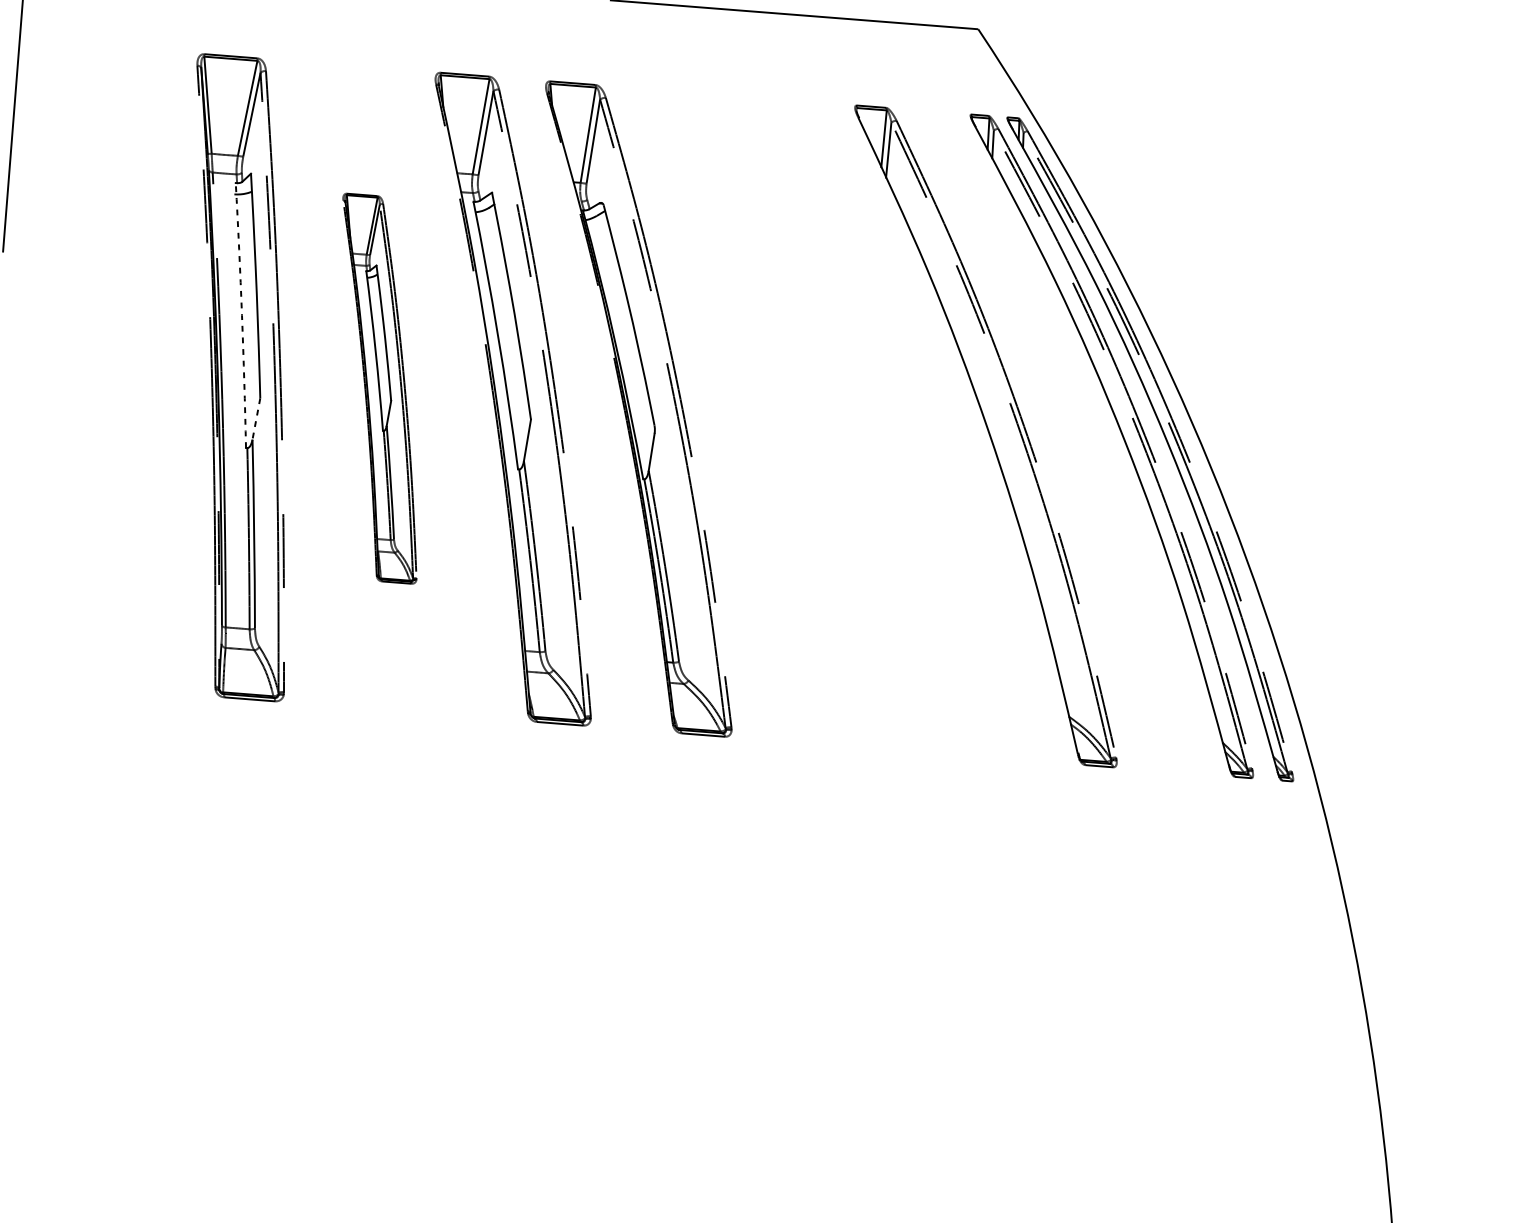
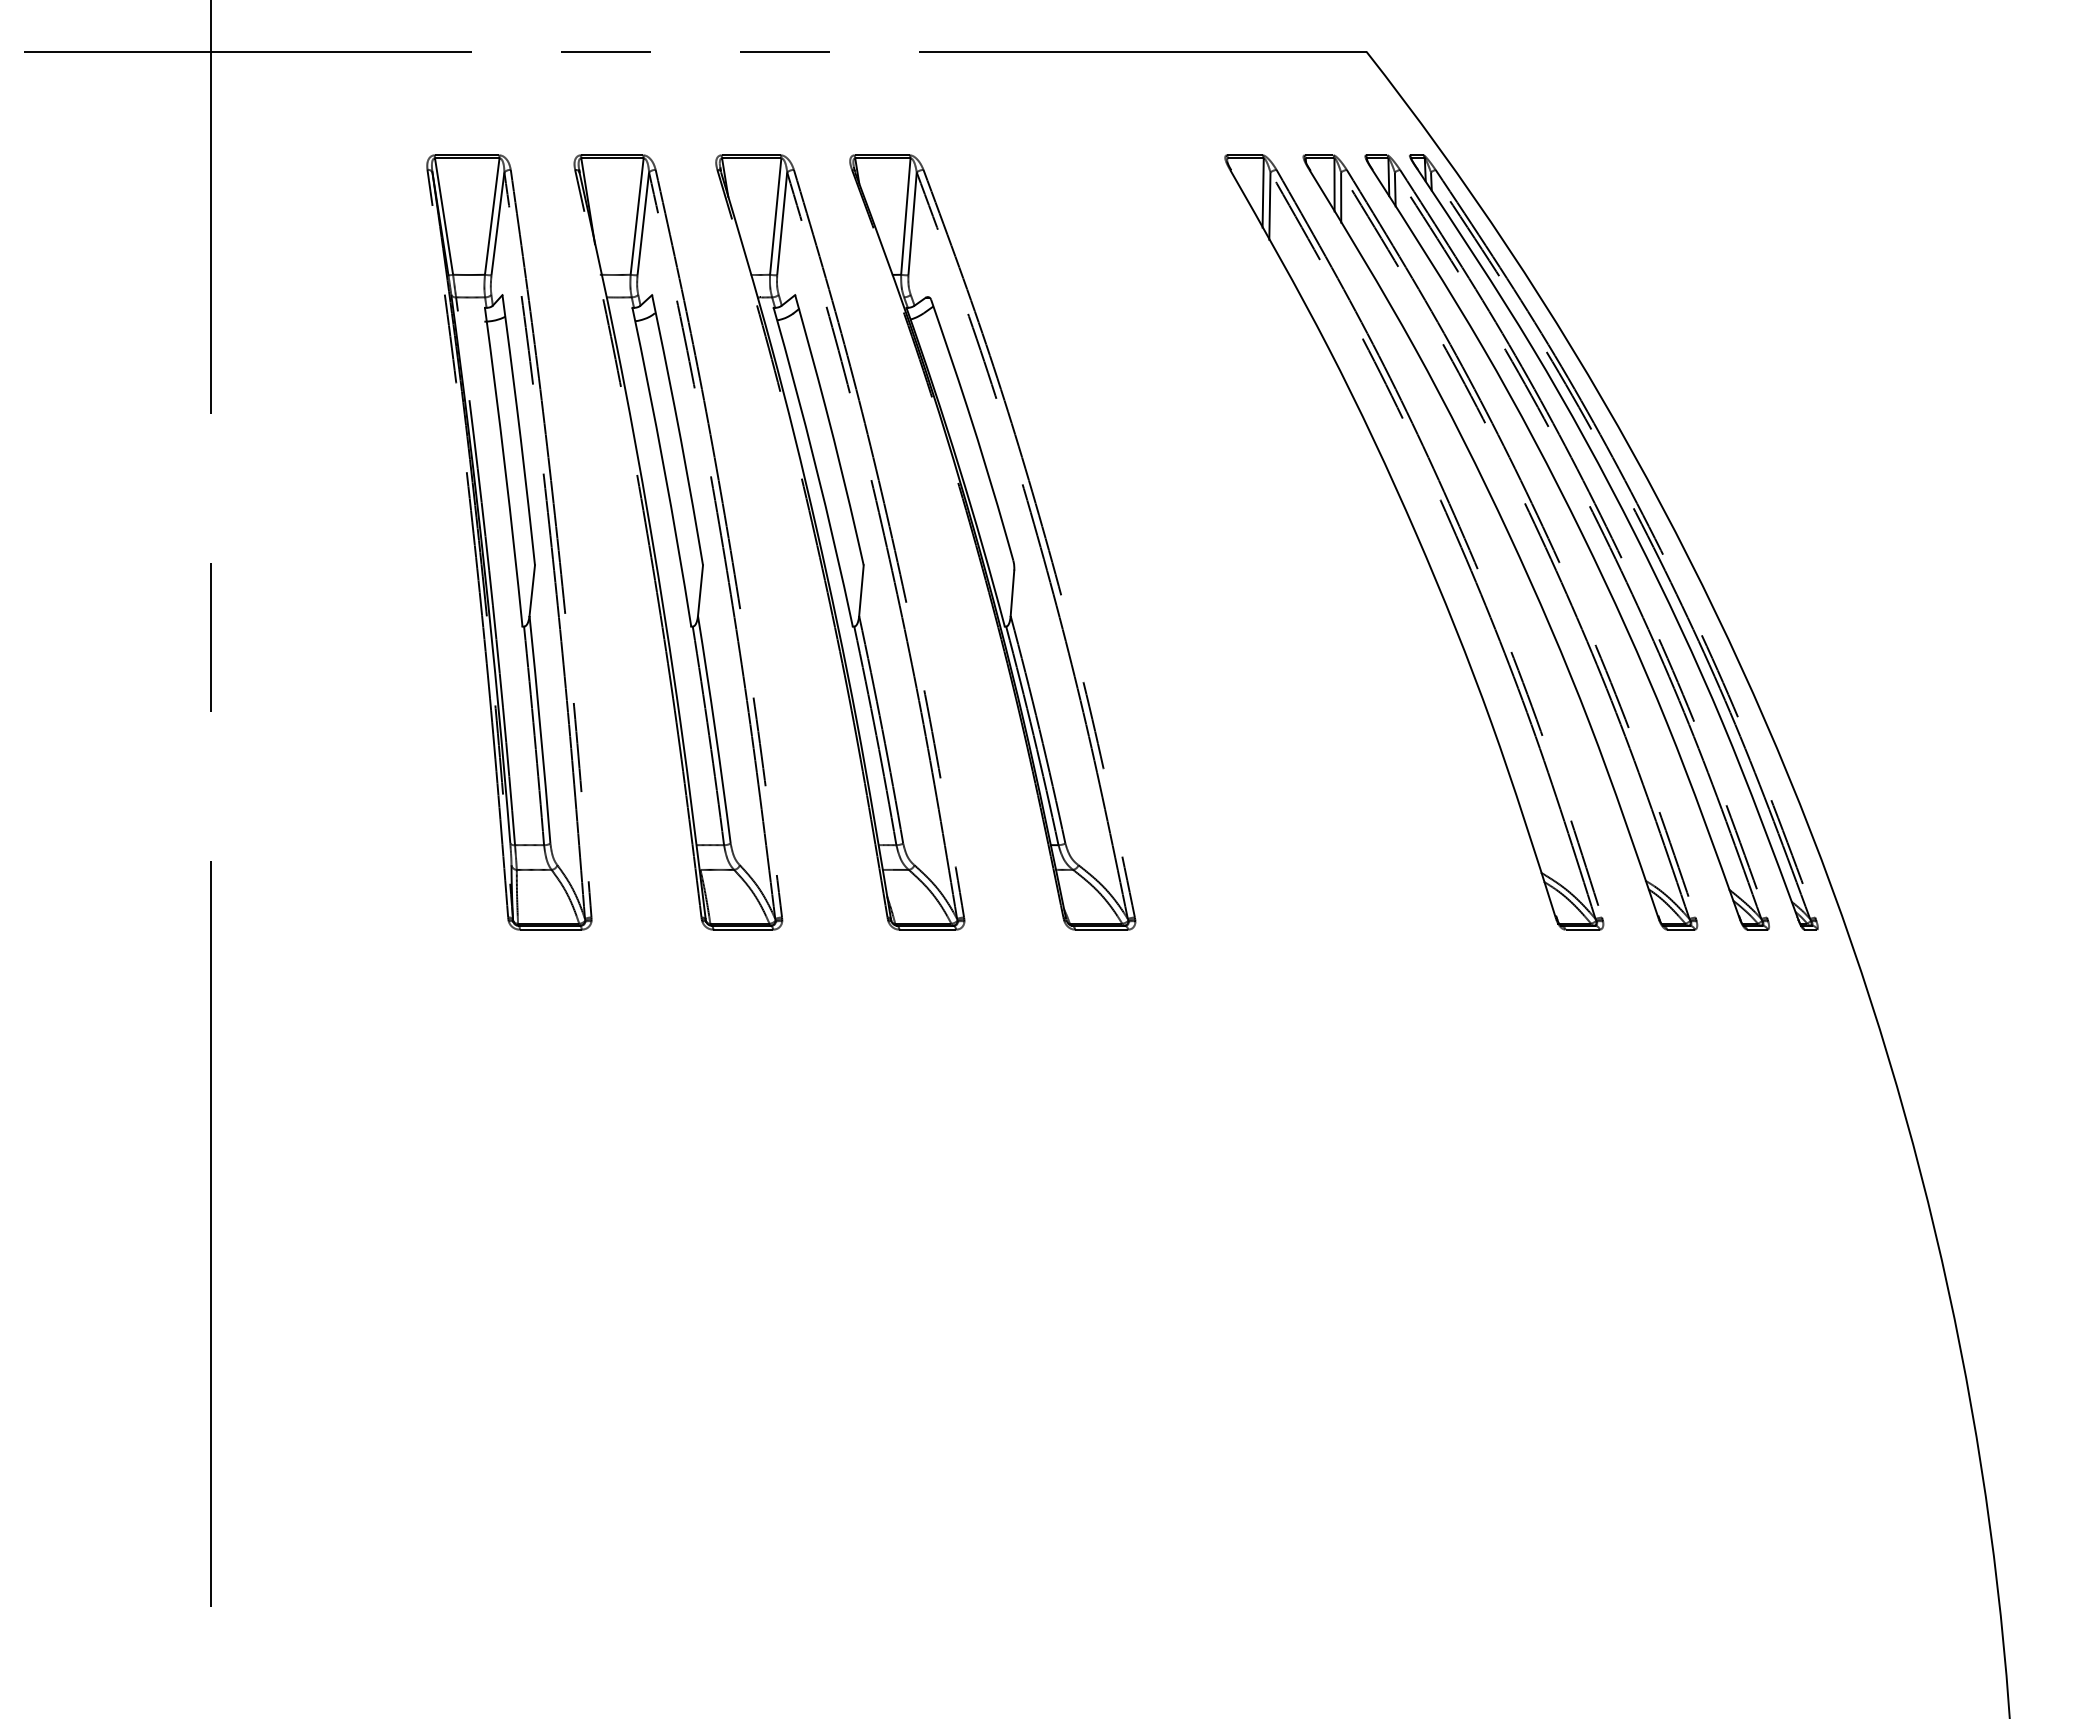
arc: (242, 315) -> (505, 467), dashed -> solid
part: (379, 388) -> (678, 542), size x1.67
line: (256, 419) -> (532, 591), dashed -> solid
part: (1065, 441) -> (1510, 540), added

